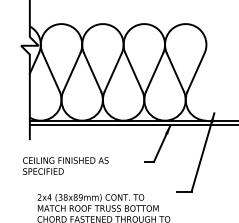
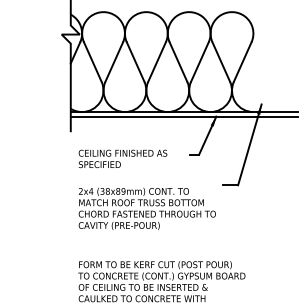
text: (65, 165) -> (122, 158), moved

